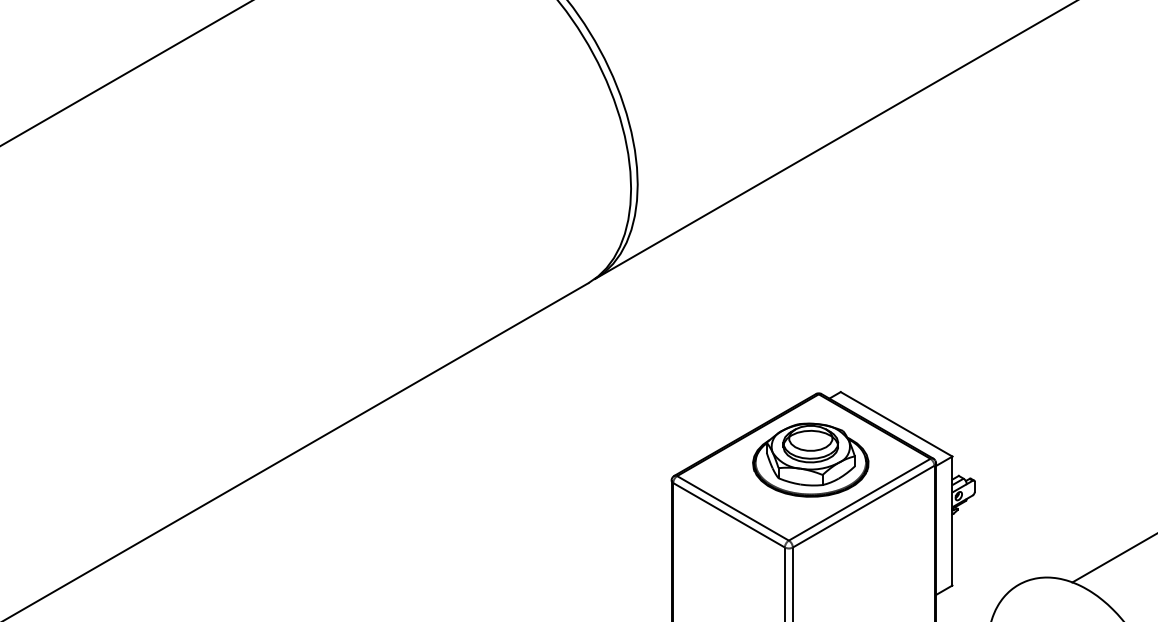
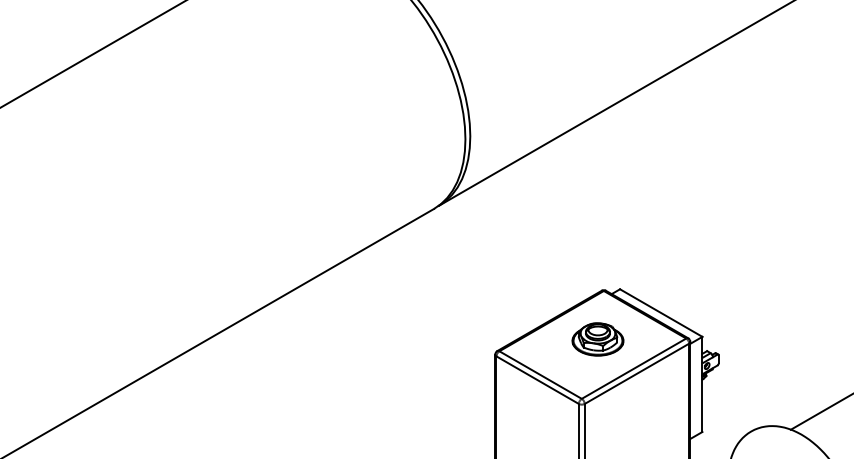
part: (810, 460) -> (597, 339), size x0.6

